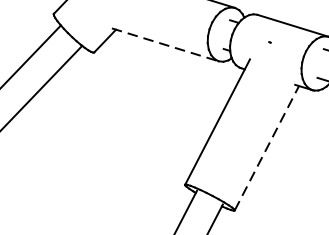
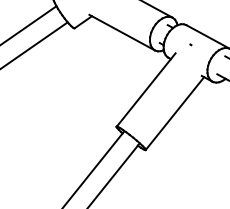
line: (165, 44) -> (122, 32), dashed -> solid
line: (266, 148) -> (174, 113), dashed -> solid

